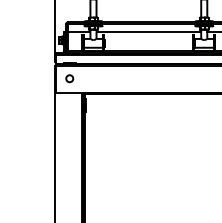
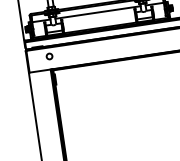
circle: (69, 78) -> (49, 56), moved

